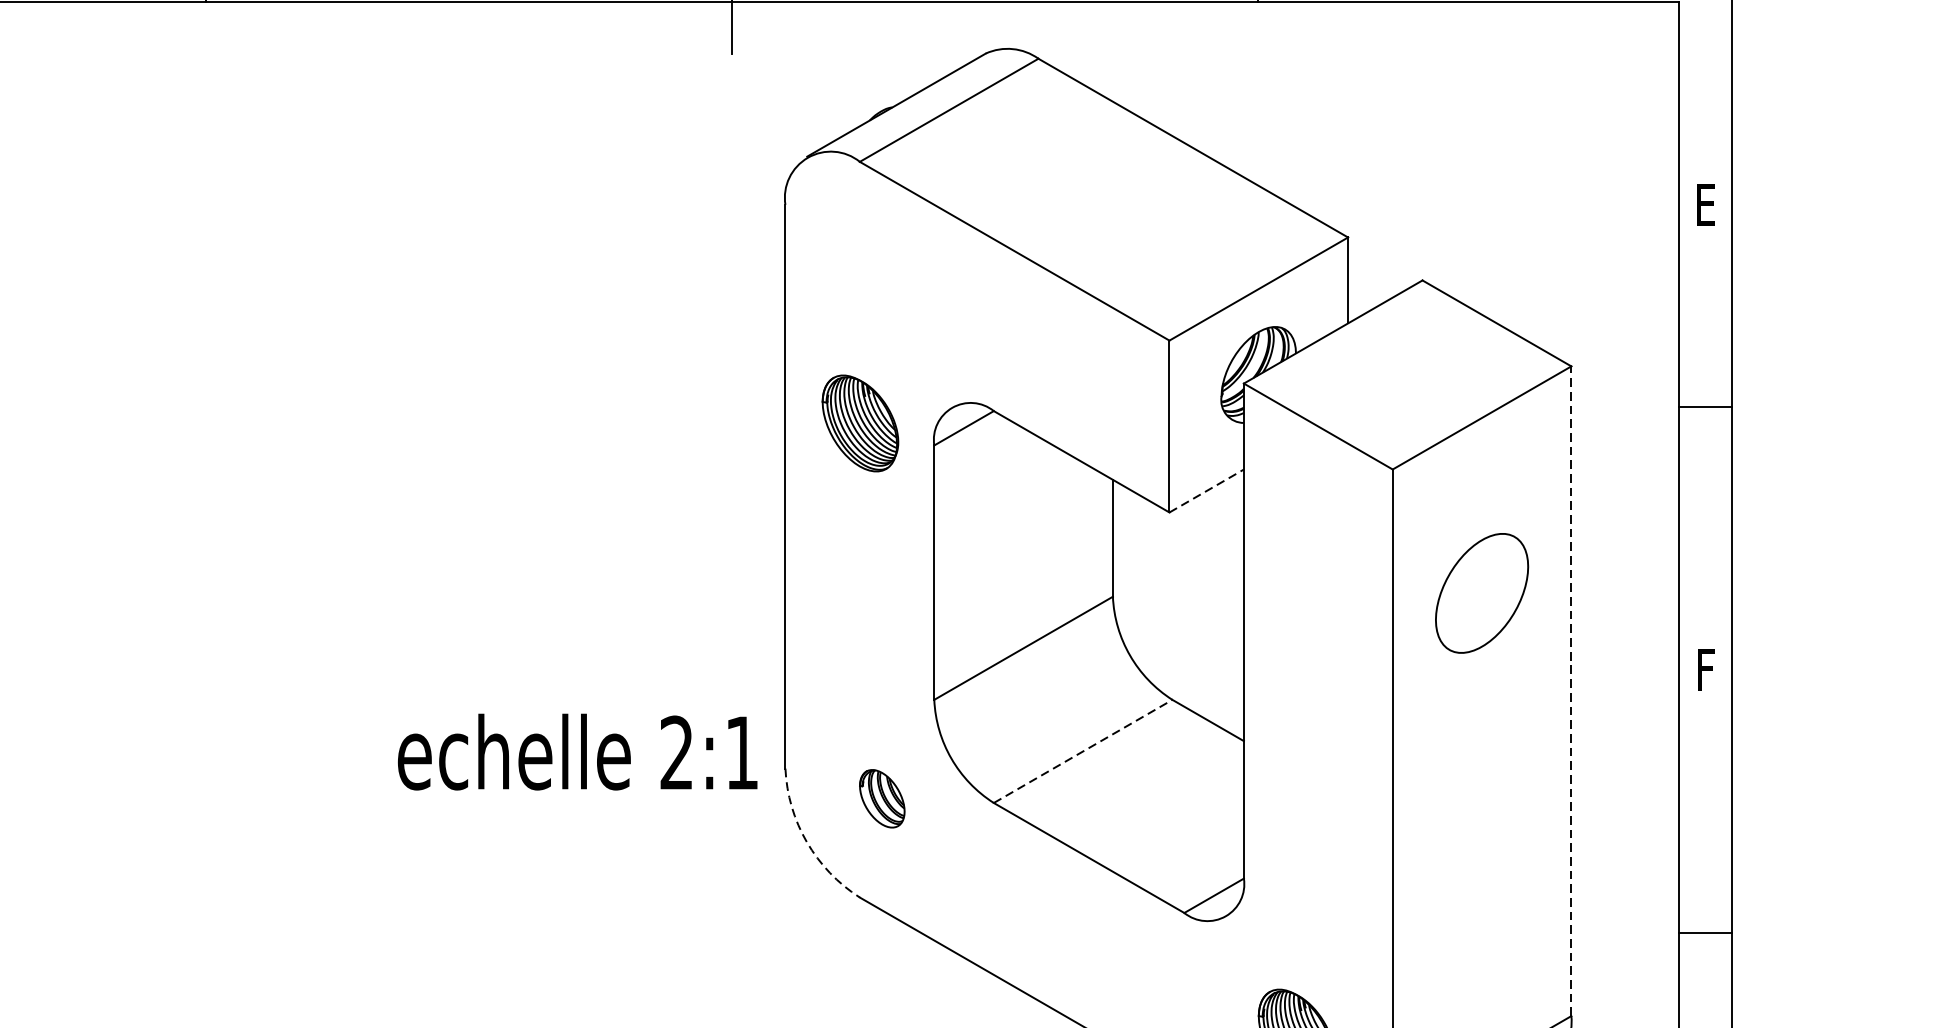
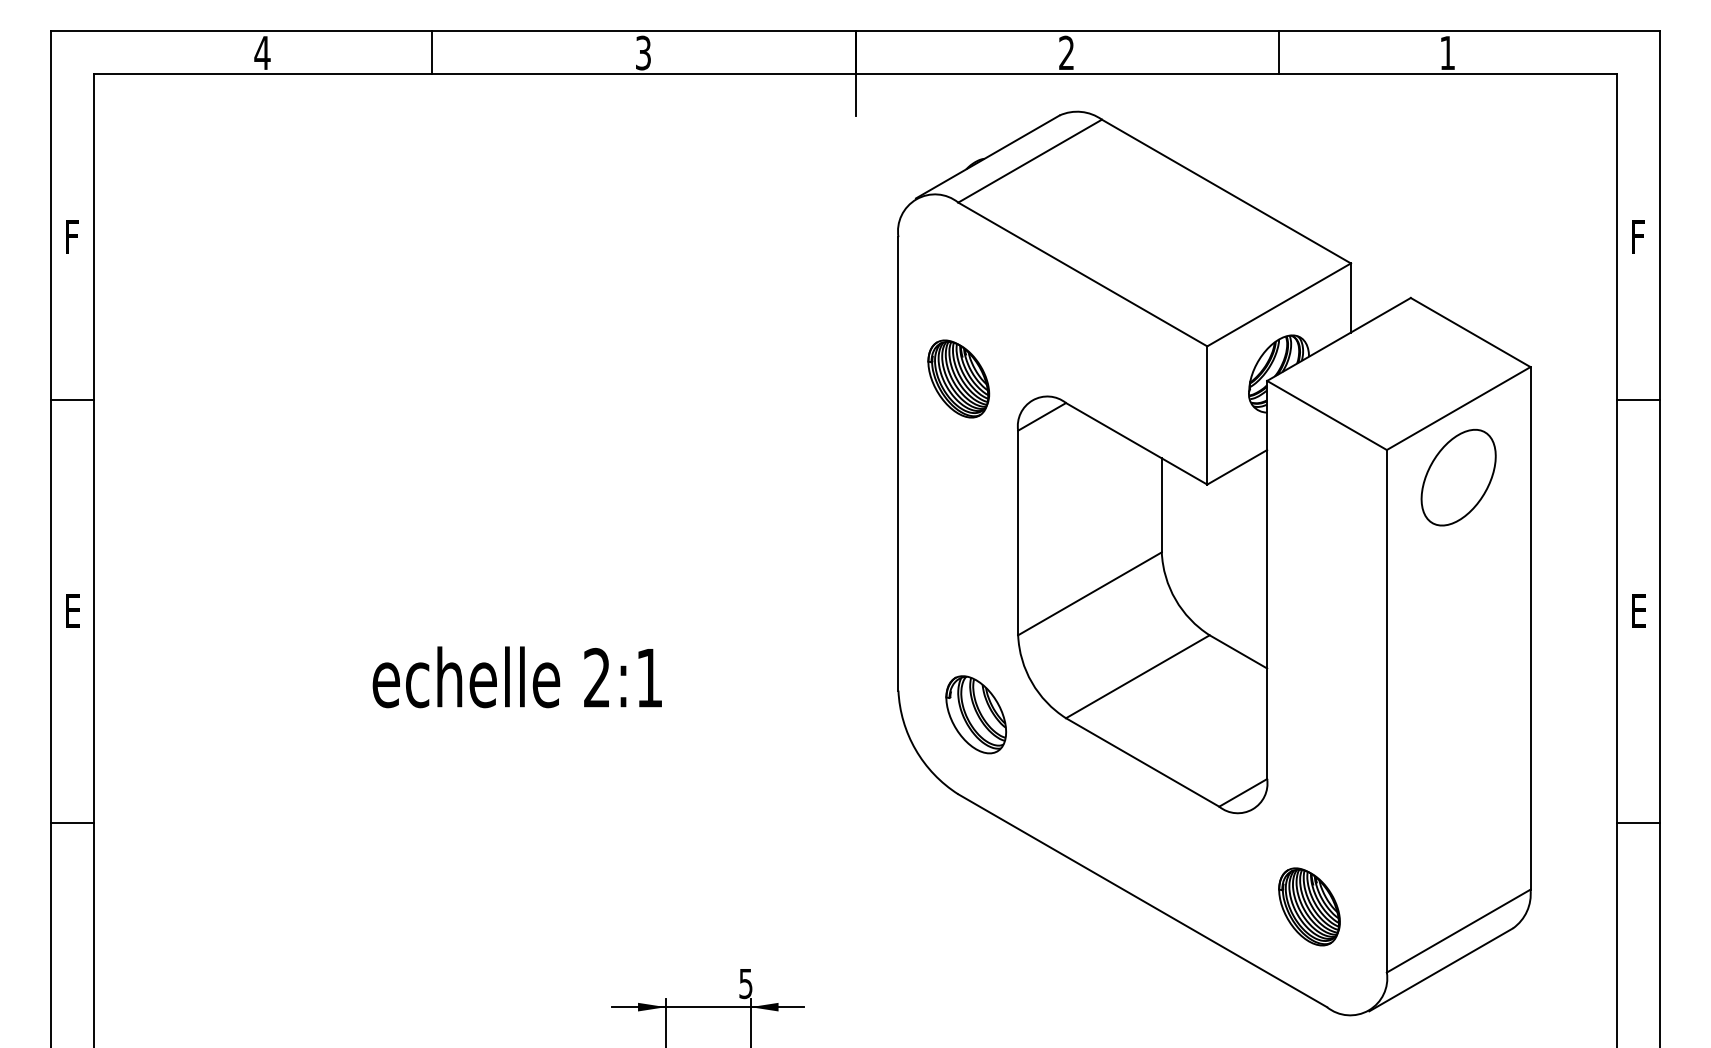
text: (1705, 203) -> (1638, 236), E -> F
part: (860, 422) -> (958, 378), moved
line: (1207, 491) -> (1237, 467), dashed -> solid
part: (1481, 593) -> (1458, 477), moved
text: (1705, 669) -> (1638, 610), F -> E
line: (1571, 690) -> (1530, 627), dashed -> solid
line: (1082, 751) -> (1137, 676), dashed -> solid
text: (576, 752) -> (516, 677), moved
part: (882, 798) -> (976, 714), size x1.67
arc: (806, 841) -> (915, 749), dashed -> solid

